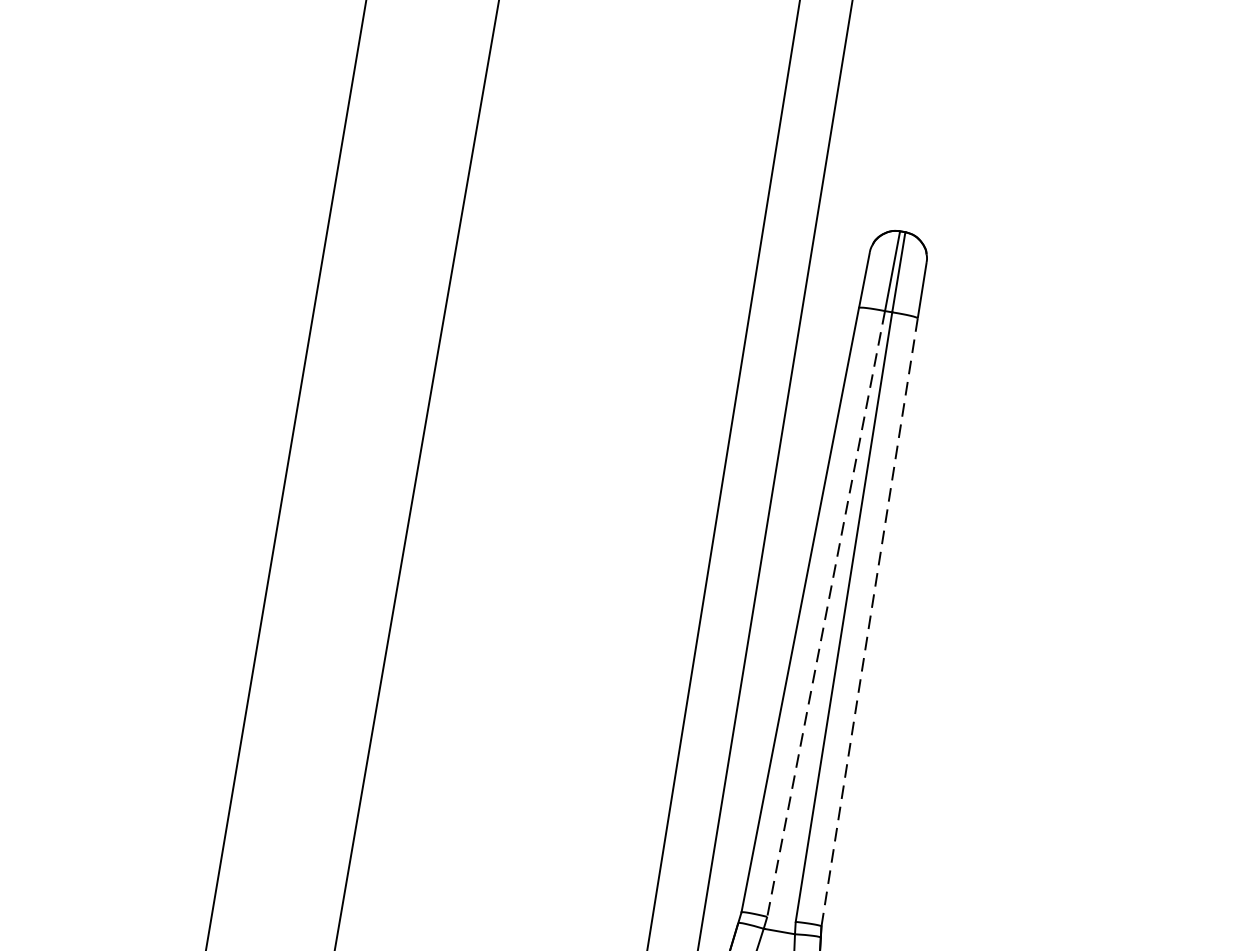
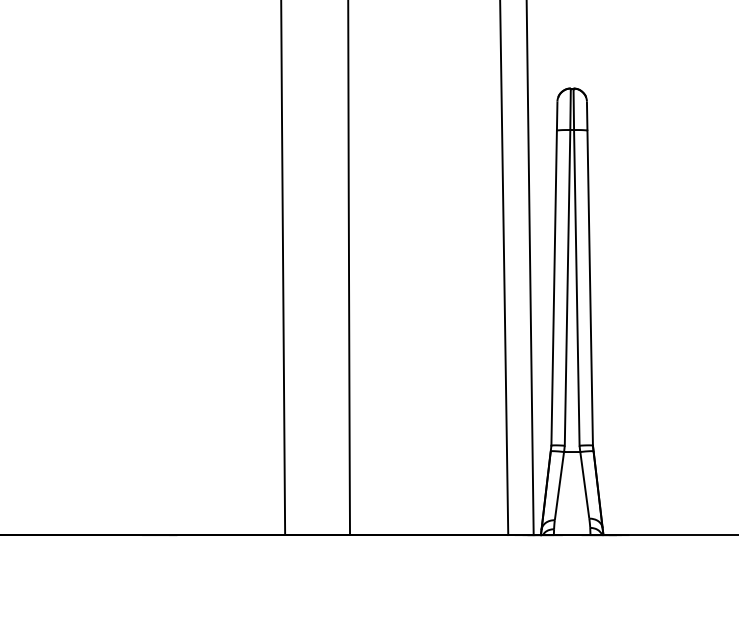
line: (826, 613) -> (567, 287), dashed -> solid
line: (870, 622) -> (590, 288), dashed -> solid

